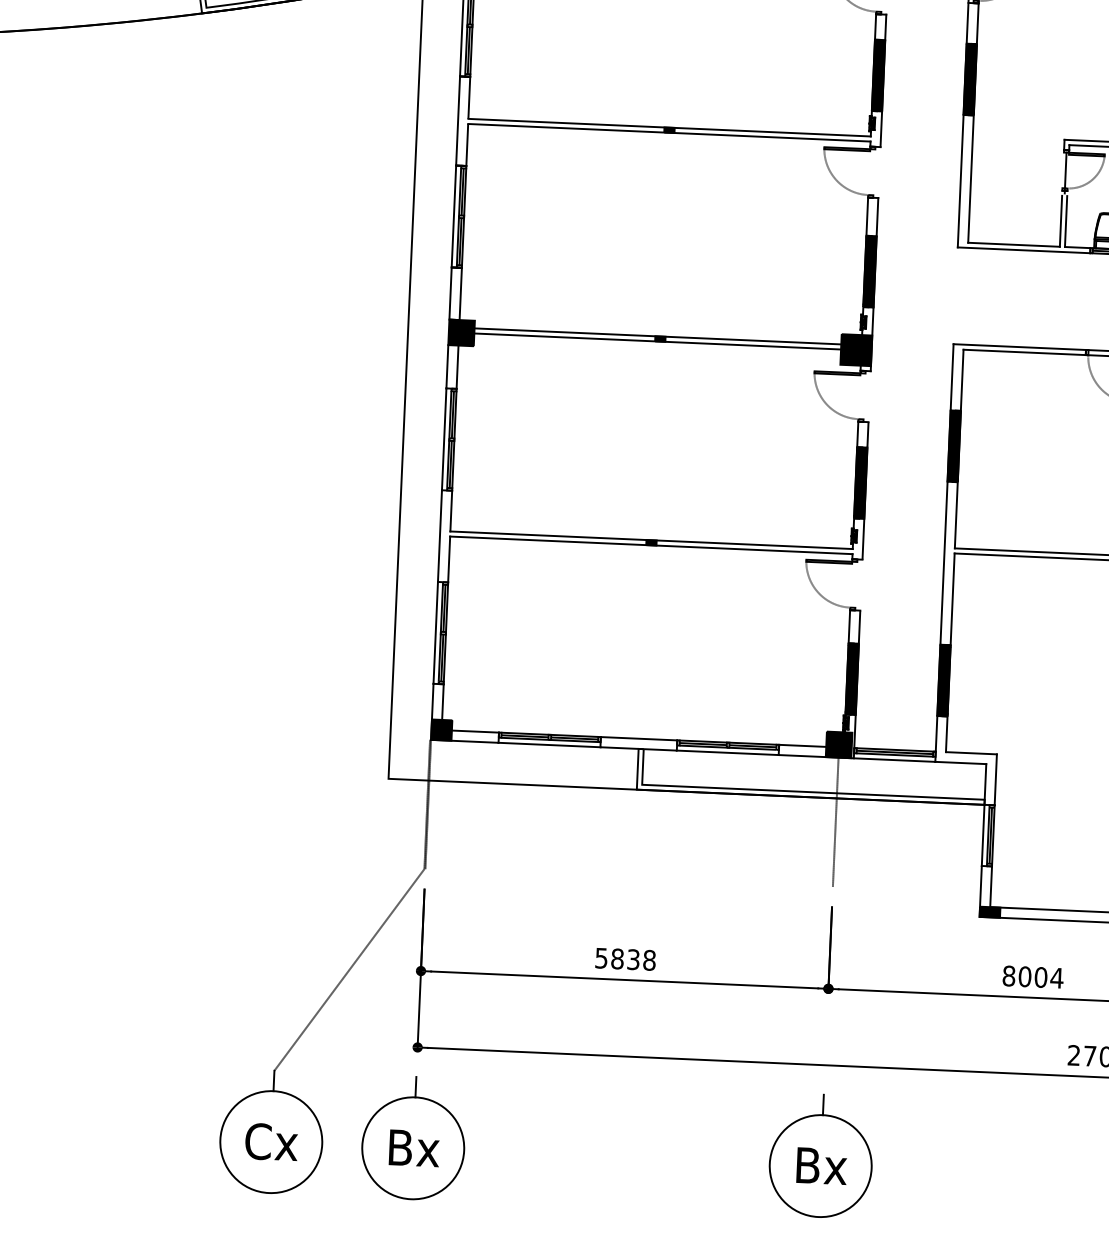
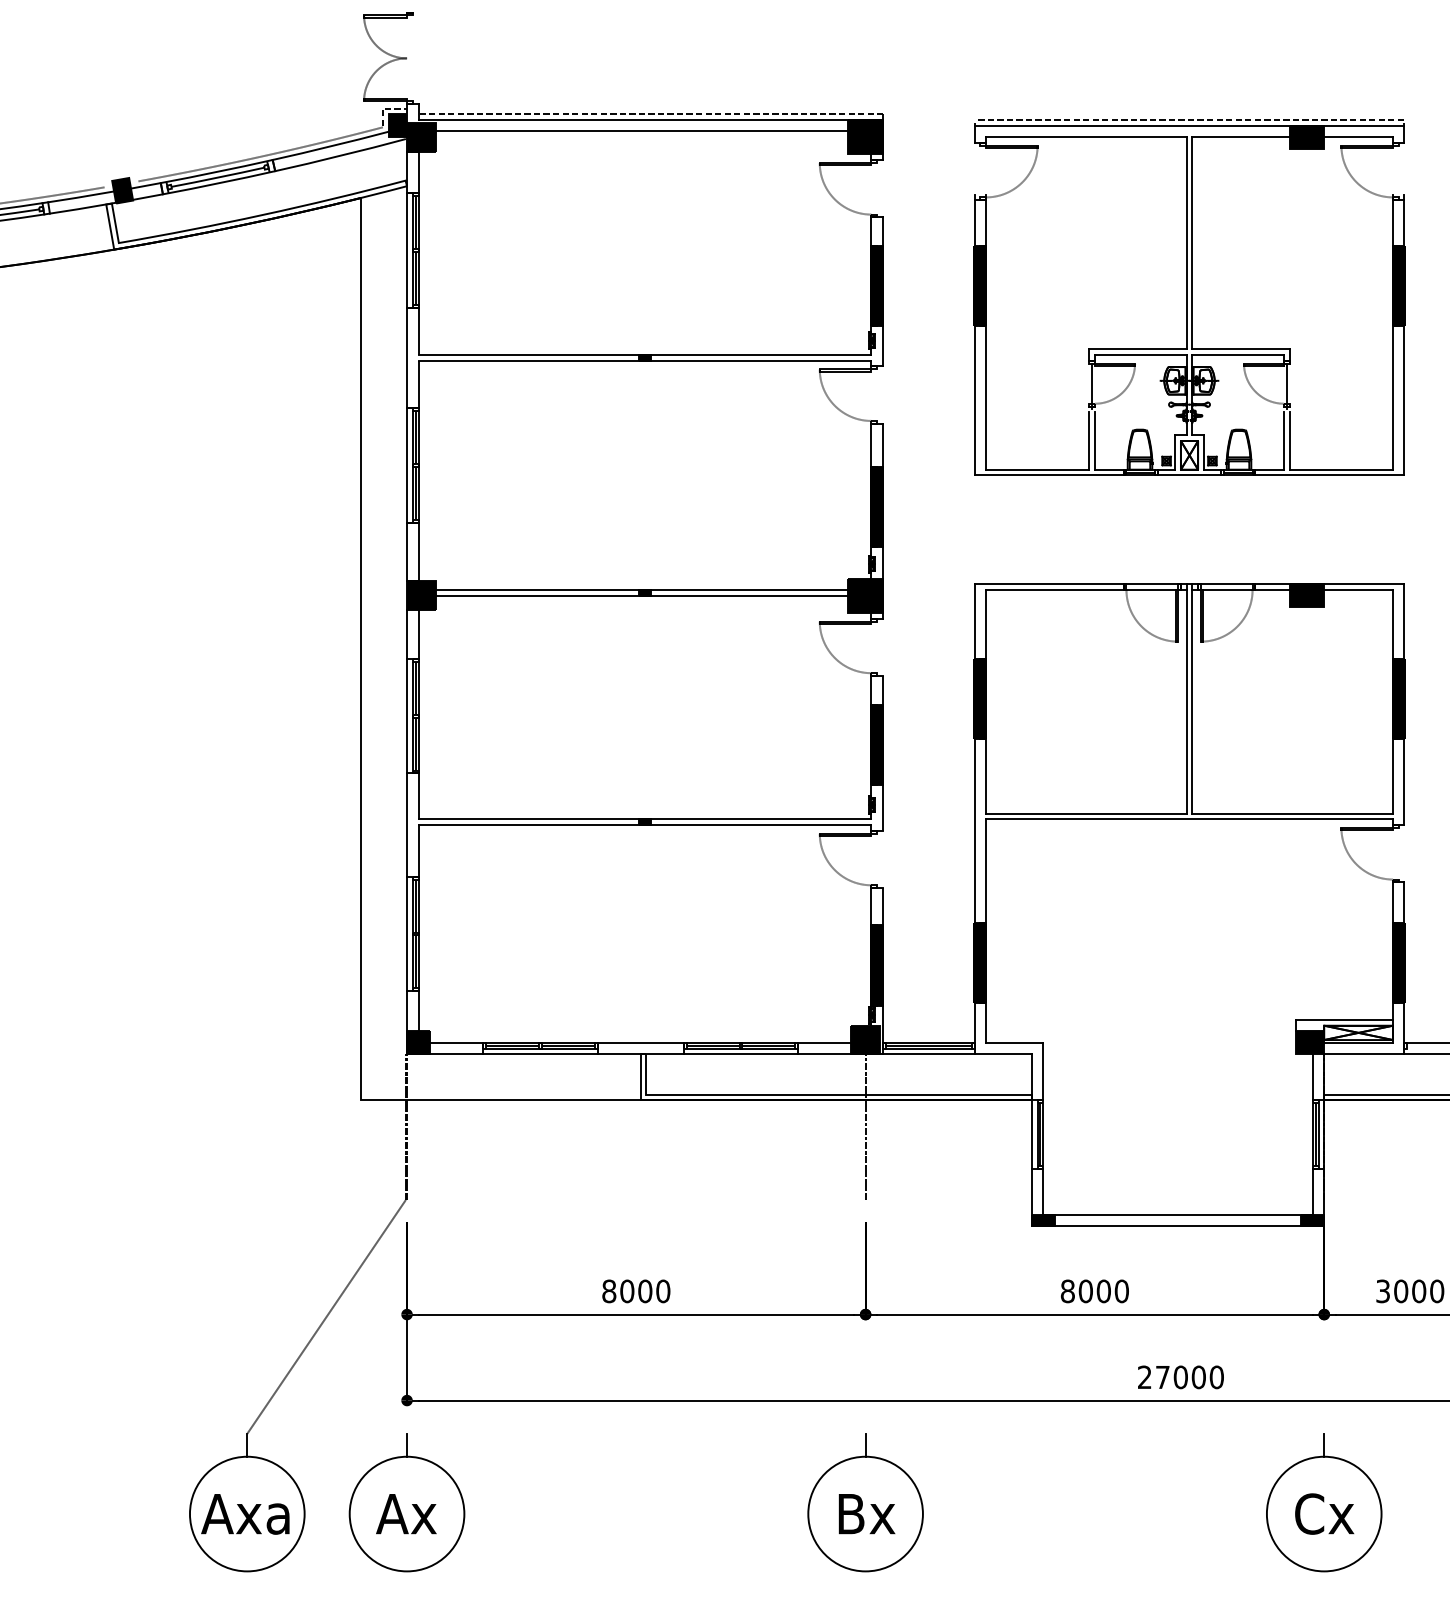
text: (625, 959) -> (636, 1291), 5838 -> 8000
text: (1056, 978) -> (1121, 1291), 8004 -> 8000
text: (269, 1141) -> (245, 1513), Cx -> Axa
text: (400, 1148) -> (392, 1514), Bx -> Ax

